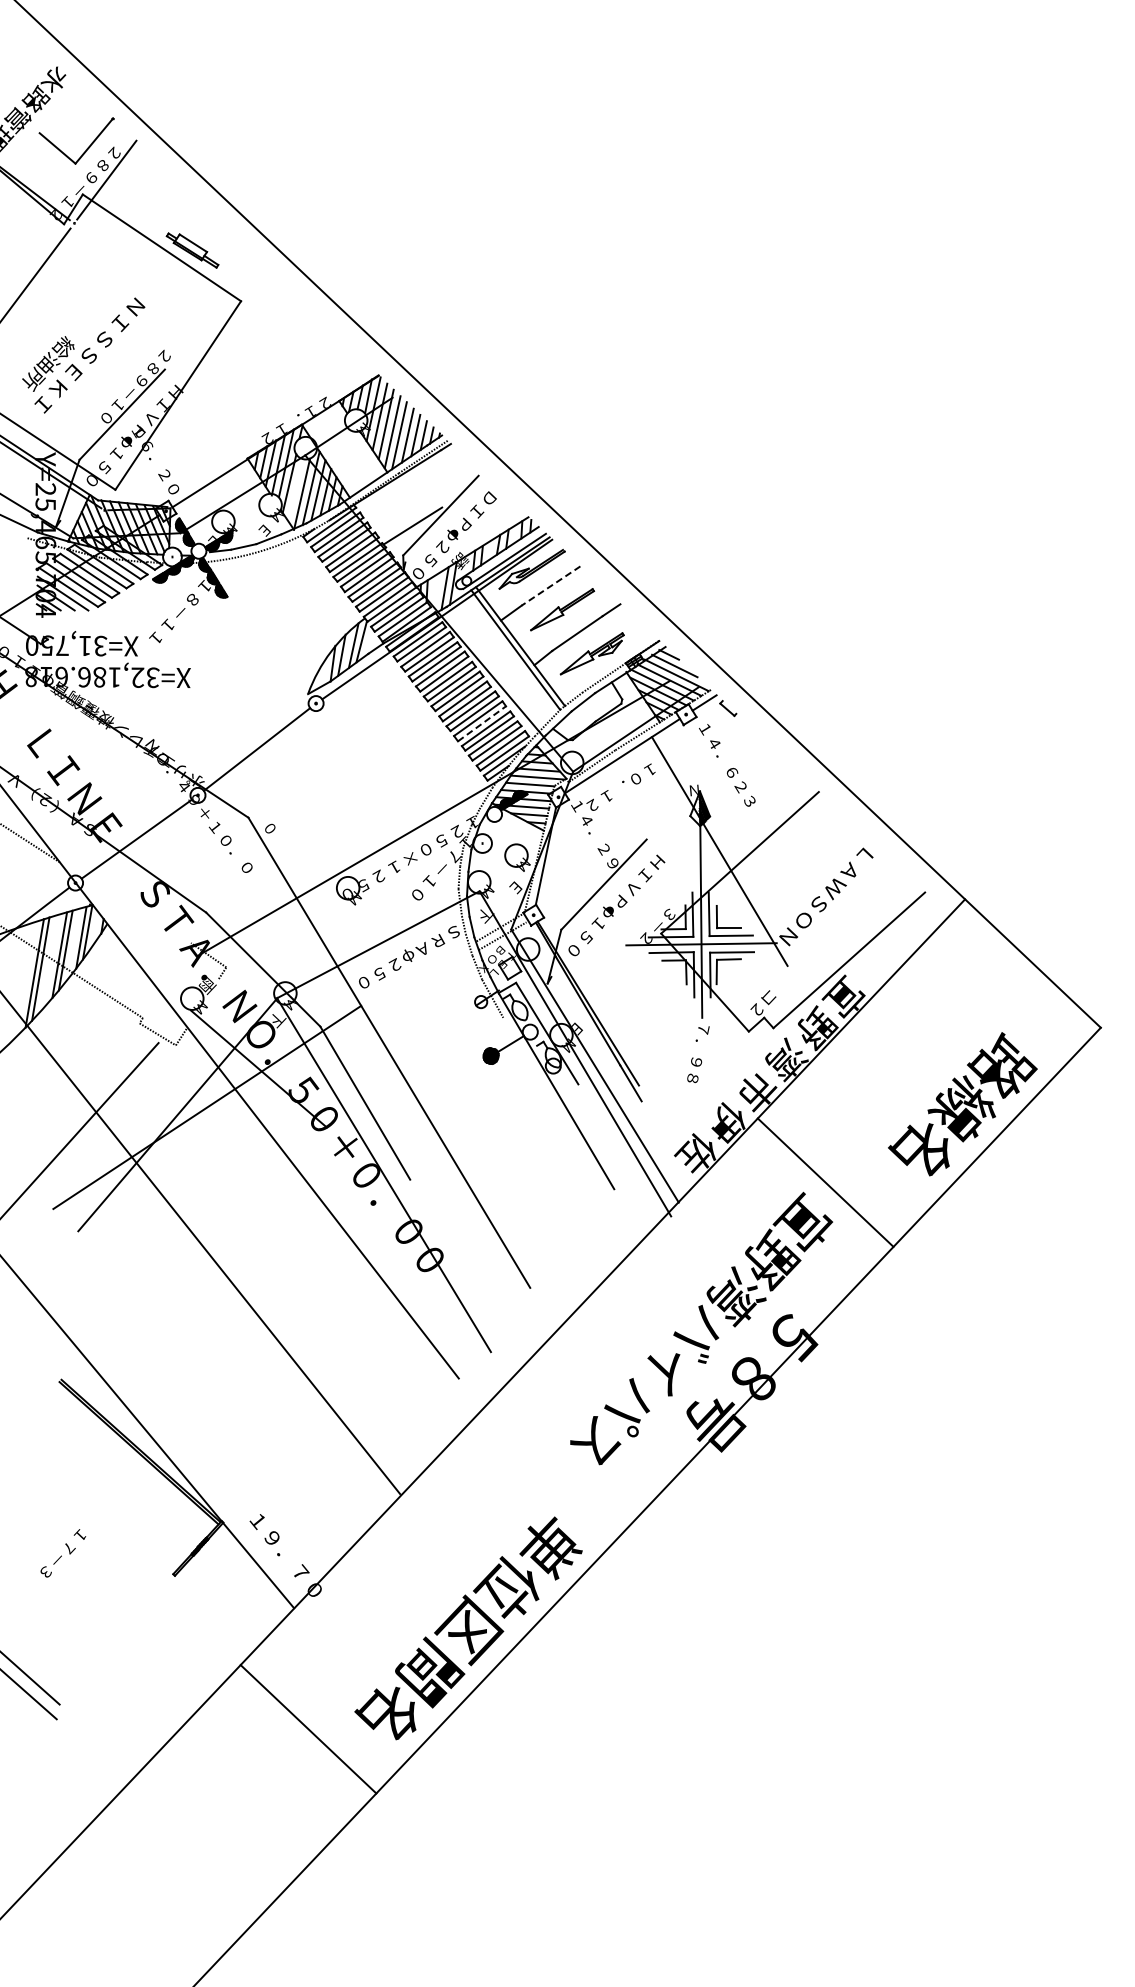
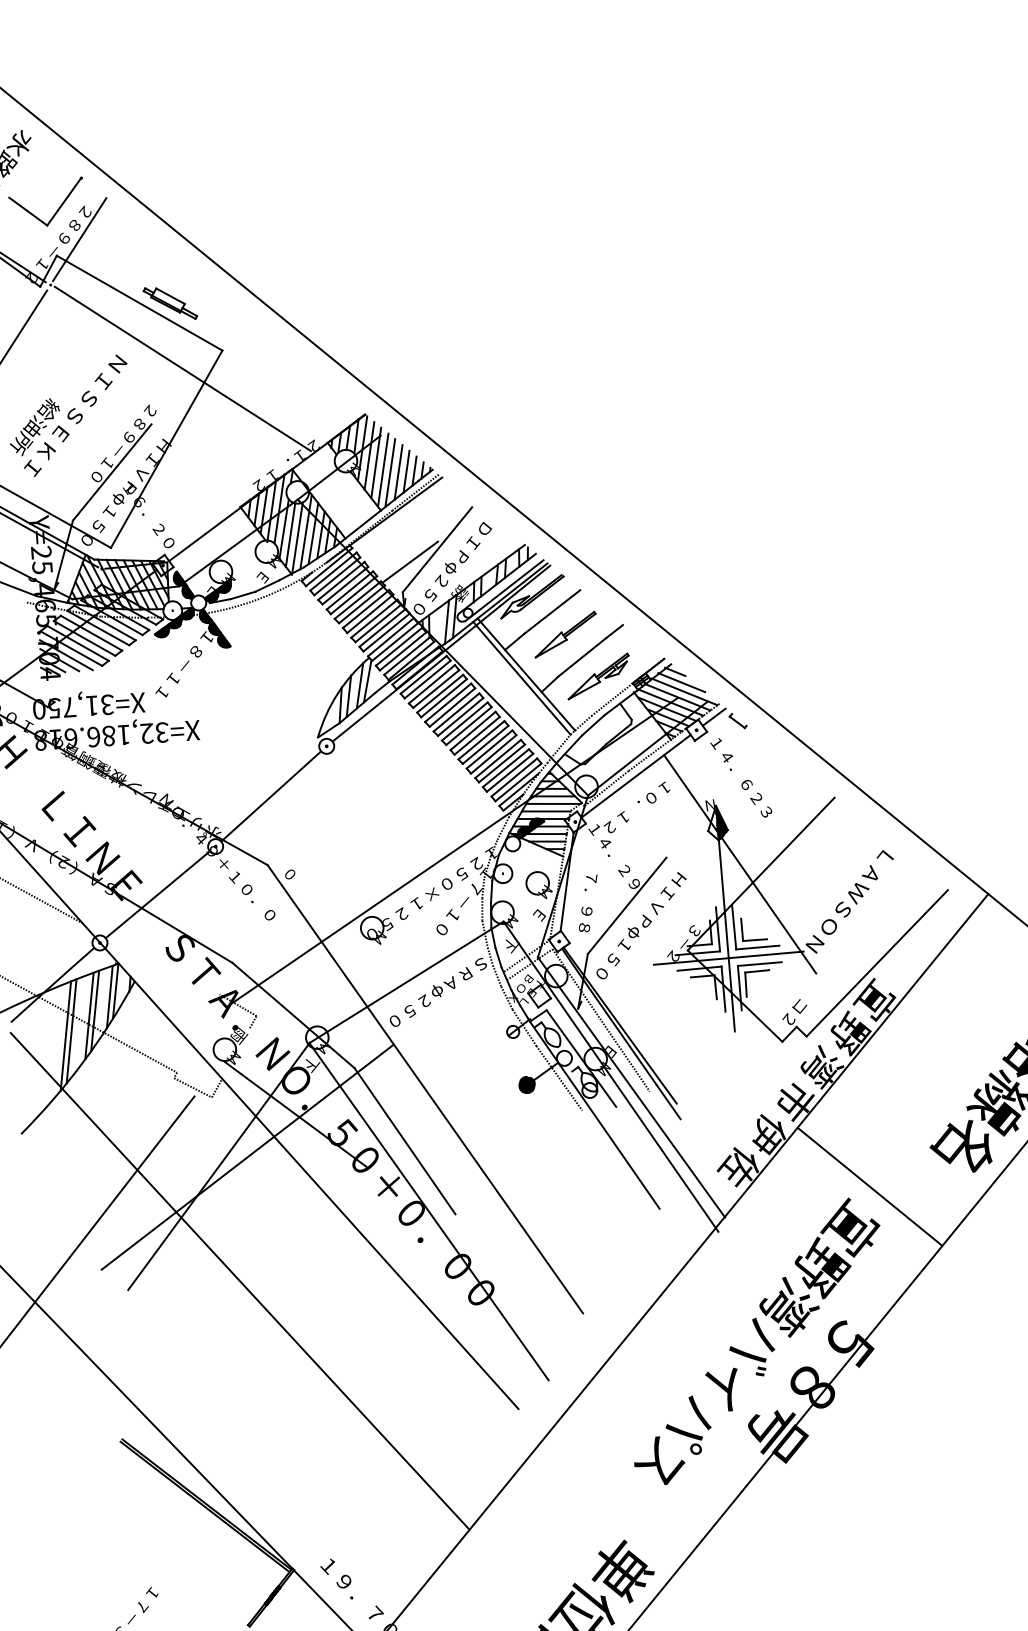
line: (199, 316) -> (182, 368), added
line: (295, 490) -> (290, 535), added
line: (550, 586) -> (551, 612), dashed -> solid
line: (482, 723) -> (494, 754), dashed -> solid
line: (569, 996) -> (600, 1019), added
line: (523, 1051) -> (559, 1078), added
text: (698, 1054) -> (588, 903), moved

